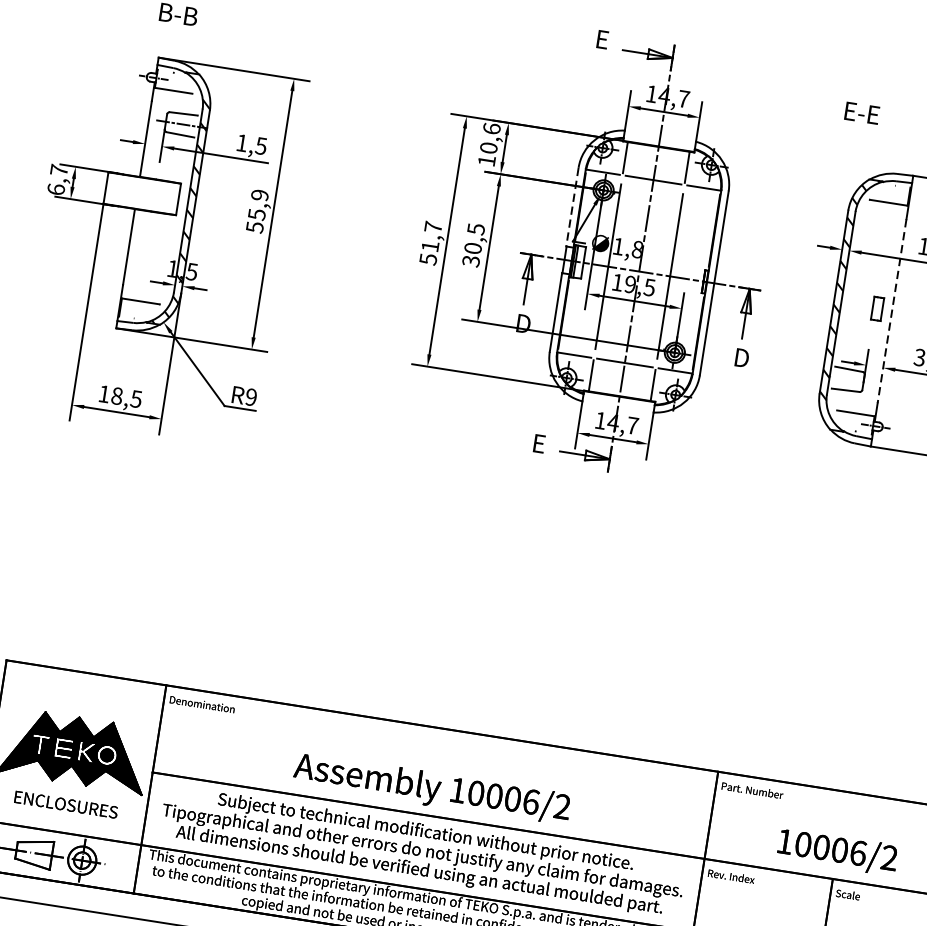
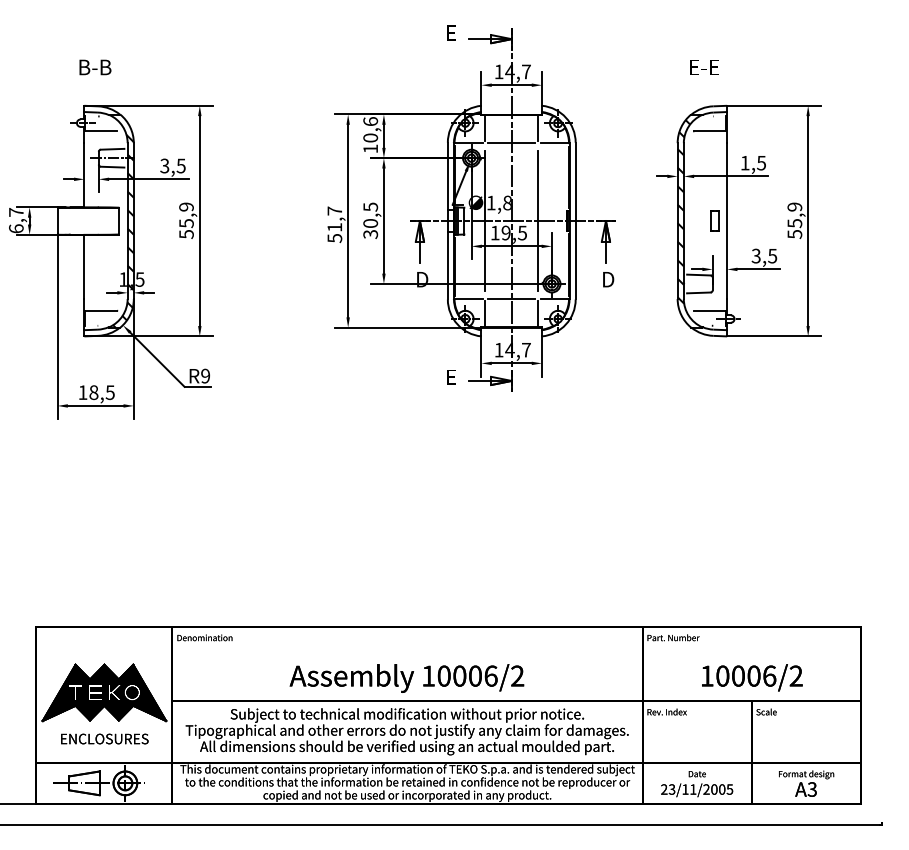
text: (862, 113) -> (704, 67), moved
text: (241, 142) -> (164, 165), 1,5 -> 3,5
line: (571, 207) -> (447, 176), dashed -> solid
line: (892, 311) -> (727, 221), dashed -> solid

